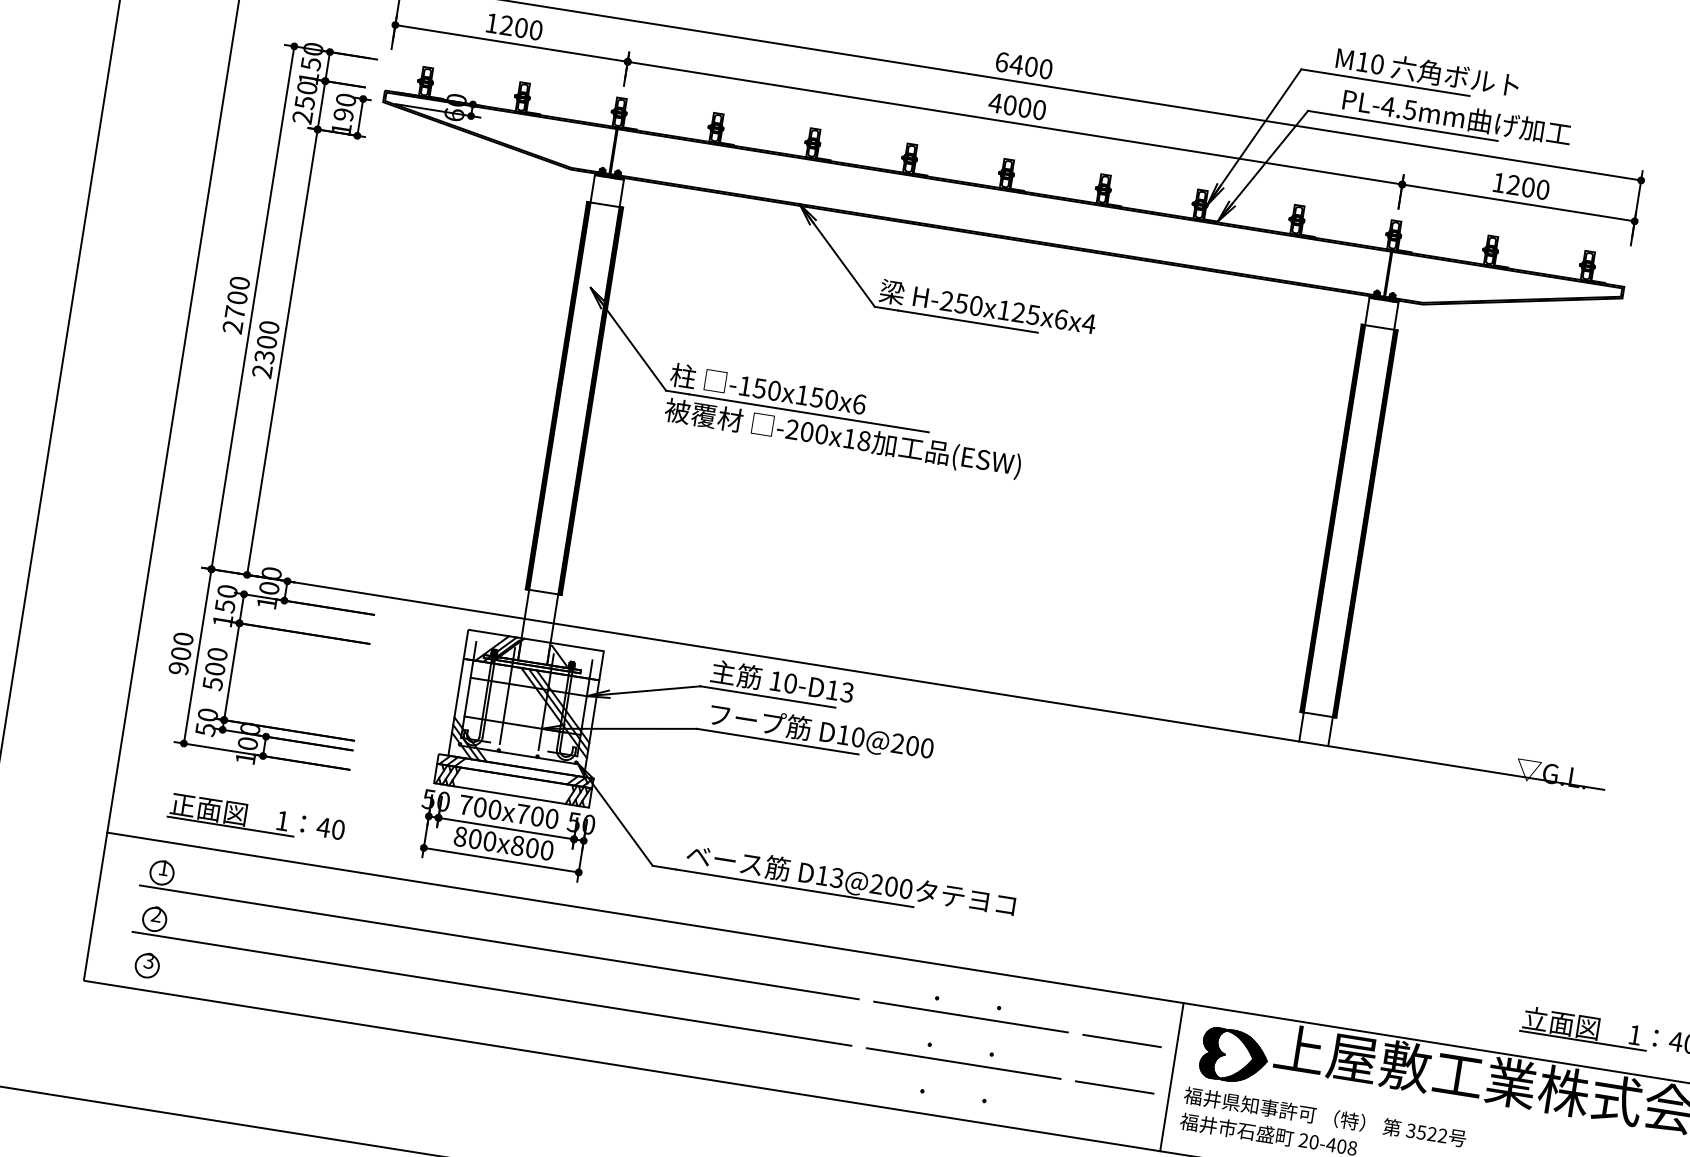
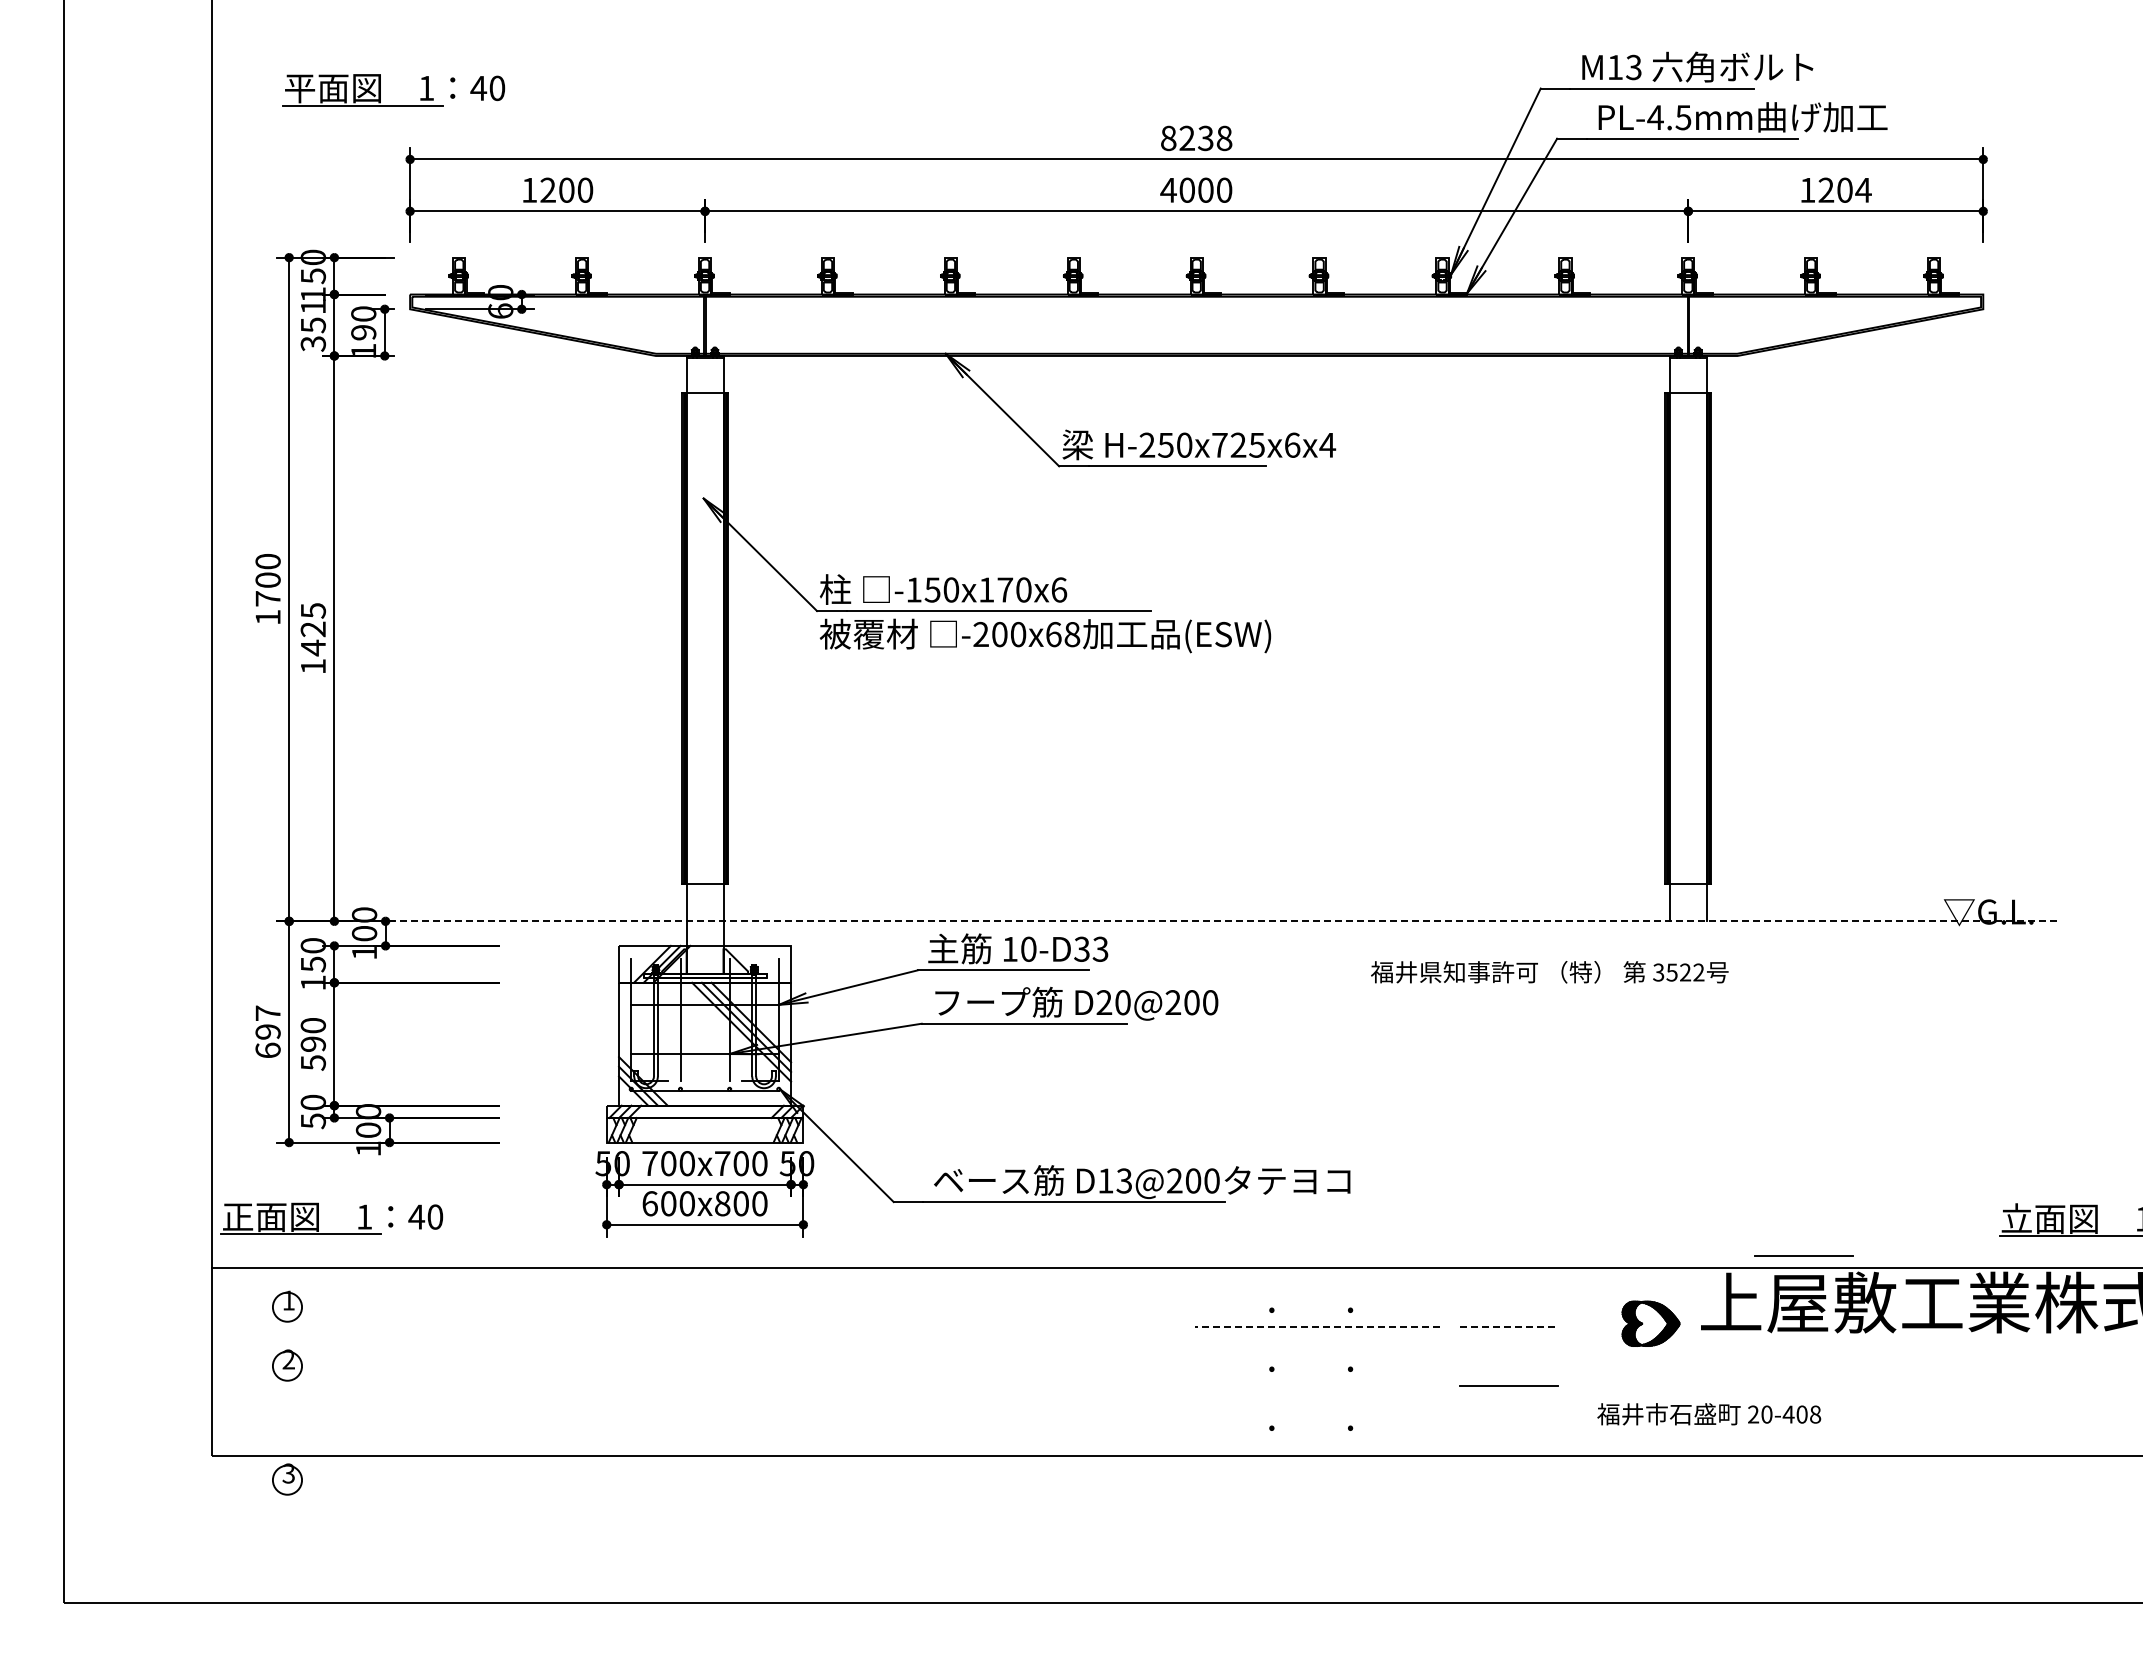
text: (1377, 64) -> (1633, 67), M10 -> M13
text: (1023, 65) -> (1196, 138), 6400 -> 8238
text: (305, 102) -> (313, 325), 250 -> 351
text: (1543, 189) -> (1863, 189), 1200 -> 1204
text: (1003, 310) -> (1219, 445), H-250x125x6x4 -> H-250x725x6x4
text: (232, 327) -> (267, 617), 2700 -> 1700
text: (265, 349) -> (313, 638), 2300 -> 1425
text: (817, 397) -> (1005, 589), -150x150x6 -> -150x170x6
text: (849, 438) -> (1053, 634), -200x18 -> -200x68
text: (180, 653) -> (267, 1031), 900 -> 697
text: (214, 668) -> (312, 1043), 500 -> 590
line: (926, 682) -> (1196, 921), solid -> dashed
text: (832, 689) -> (1081, 948), 10-D13 -> 10-D33
text: (843, 734) -> (1104, 1002), D10@200 -> D20@200
part: (246, 816) -> (318, 1218), moved
text: (460, 836) -> (649, 1203), 800x800 -> 600x800
line: (499, 942) -> (718, 1326), removed
part: (147, 965) -> (287, 1479), moved
line: (491, 988) -> (718, 1385), removed
line: (971, 1016) -> (1317, 1326), solid -> dashed
line: (1362, 1021) -> (1803, 1255), added
line: (1122, 1040) -> (1509, 1326), solid -> dashed
part: (1233, 1055) -> (1650, 1323), size x0.7
line: (963, 1063) -> (1317, 1385), removed
line: (1172, 1076) -> (1578, 1361), removed
text: (1325, 1117) -> (1549, 972), moved

